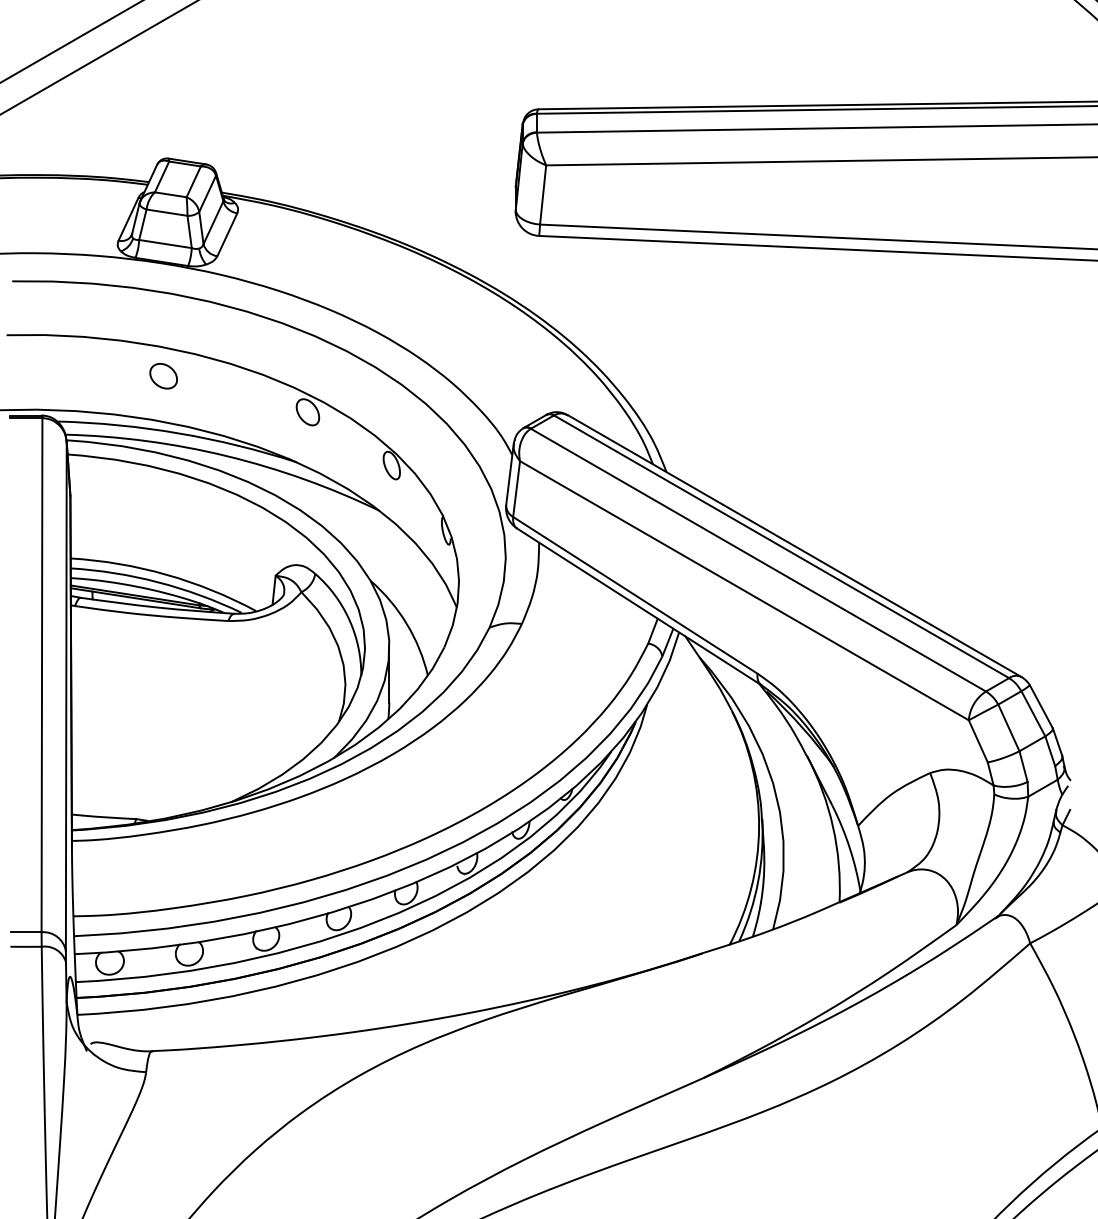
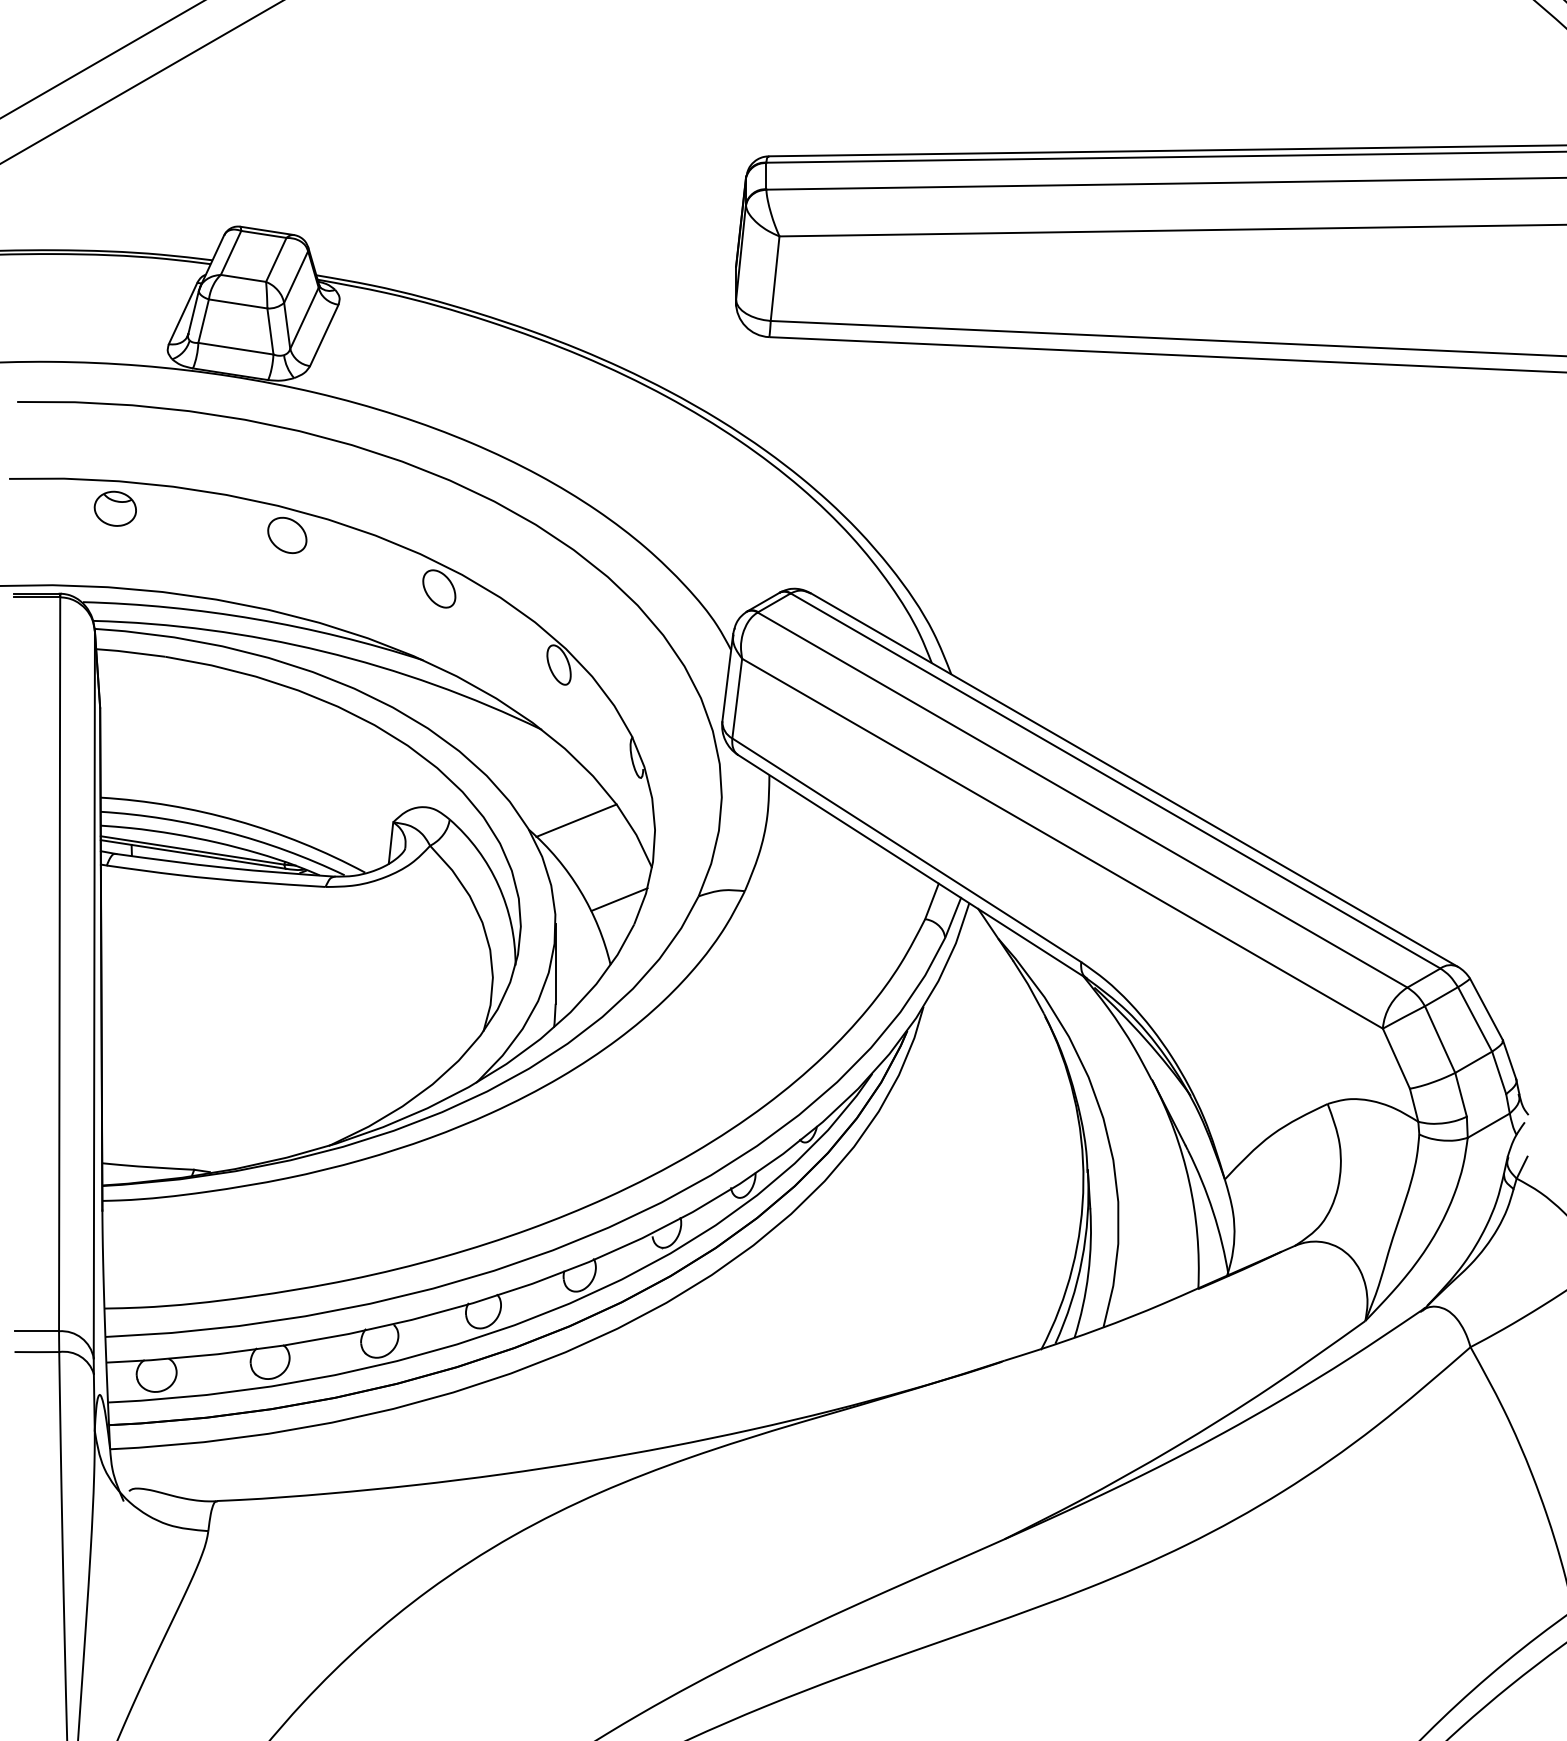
part: (80, 355) -> (114, 508), added
part: (163, 376) -> (287, 535), moved
line: (404, 574) -> (576, 820), added
line: (434, 629) -> (619, 899), added

